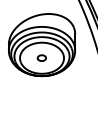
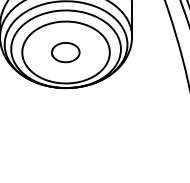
part: (41, 57) -> (65, 51), size x1.67

